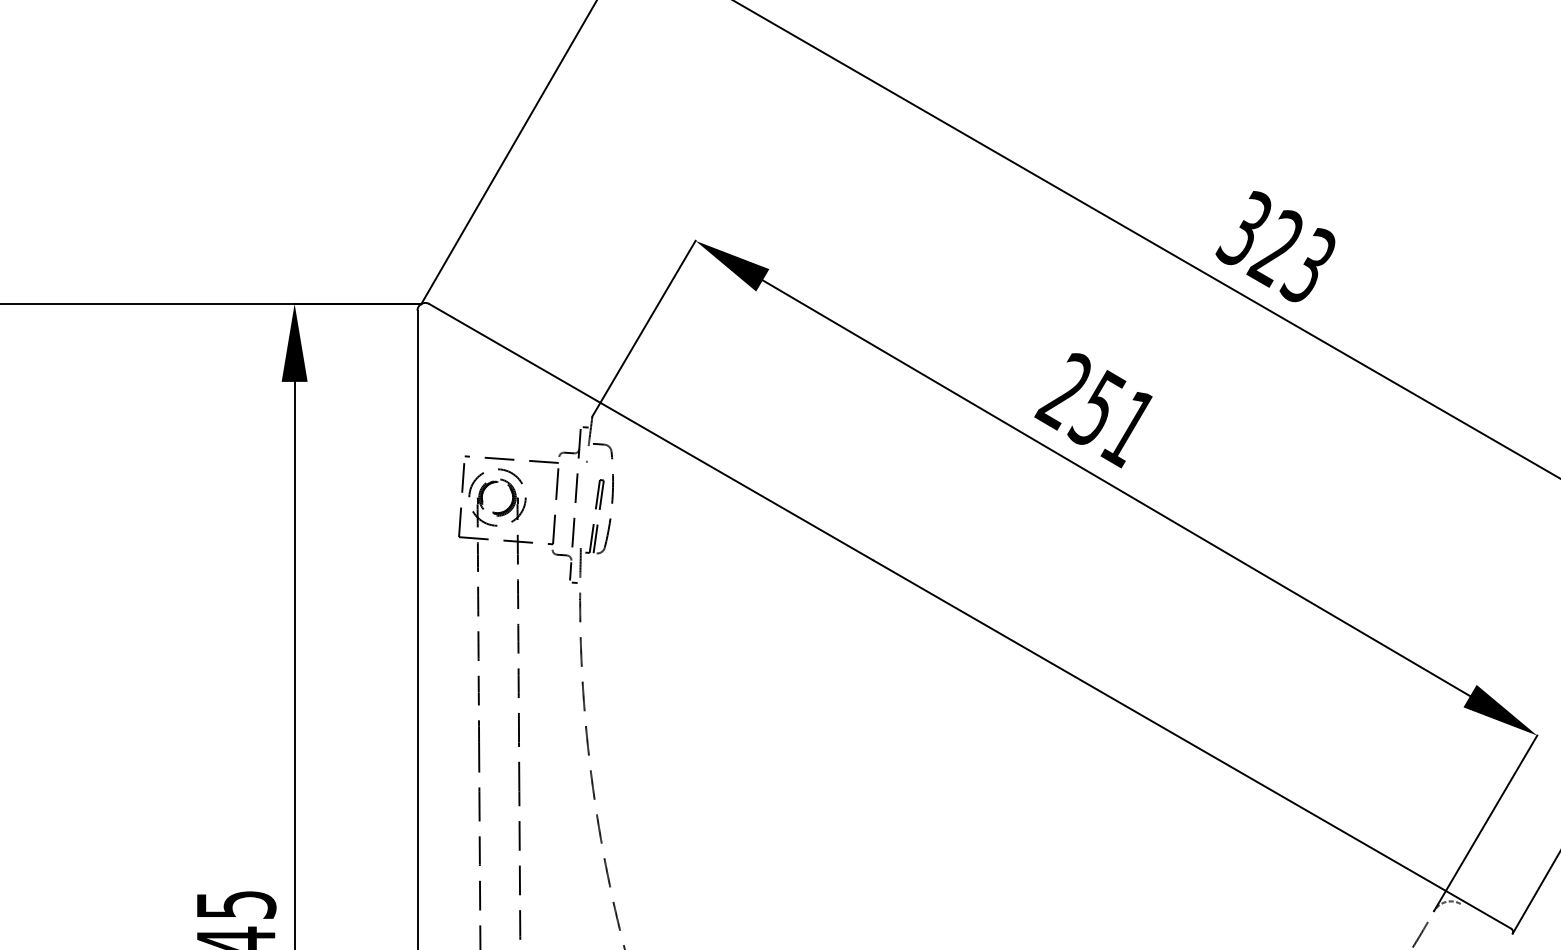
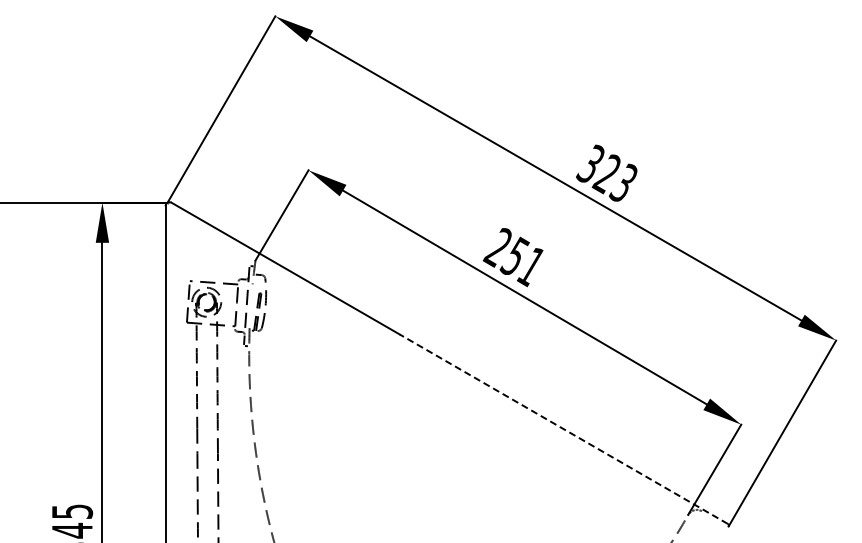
line: (1191, 743) -> (563, 428), solid -> dashed

